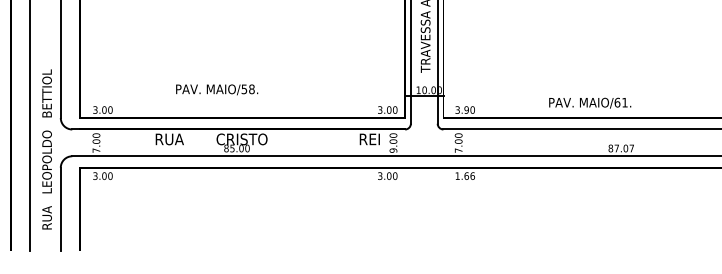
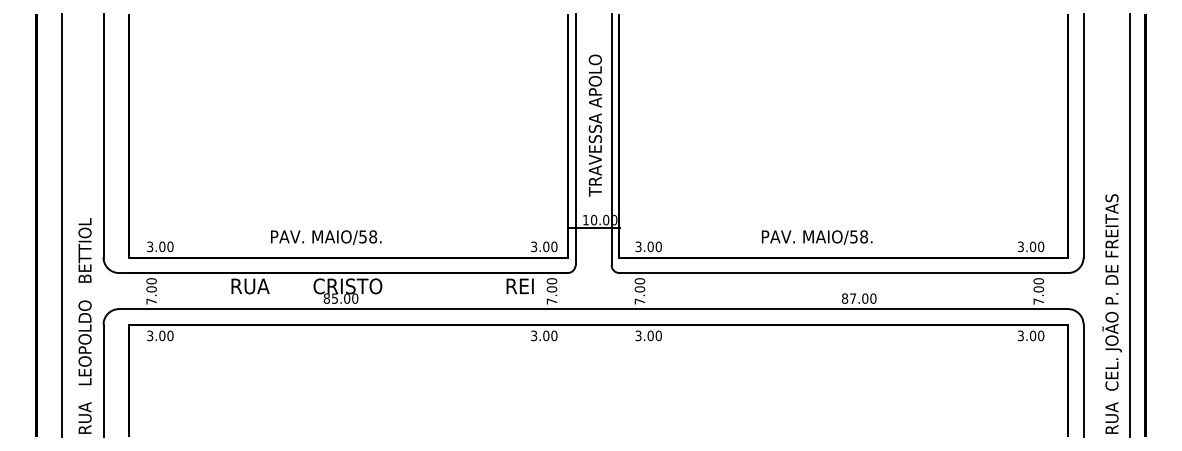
text: (217, 89) -> (326, 237), moved
text: (620, 102) -> (858, 236), MAIO/61. -> MAIO/58.
text: (466, 109) -> (650, 246), 3.90 -> 3.00
text: (631, 148) -> (873, 298), 87.07 -> 87.00
text: (46, 149) -> (84, 325), moved
text: (393, 150) -> (551, 301), 9.00 -> 7.00
text: (465, 175) -> (648, 335), 1.66 -> 3.00

